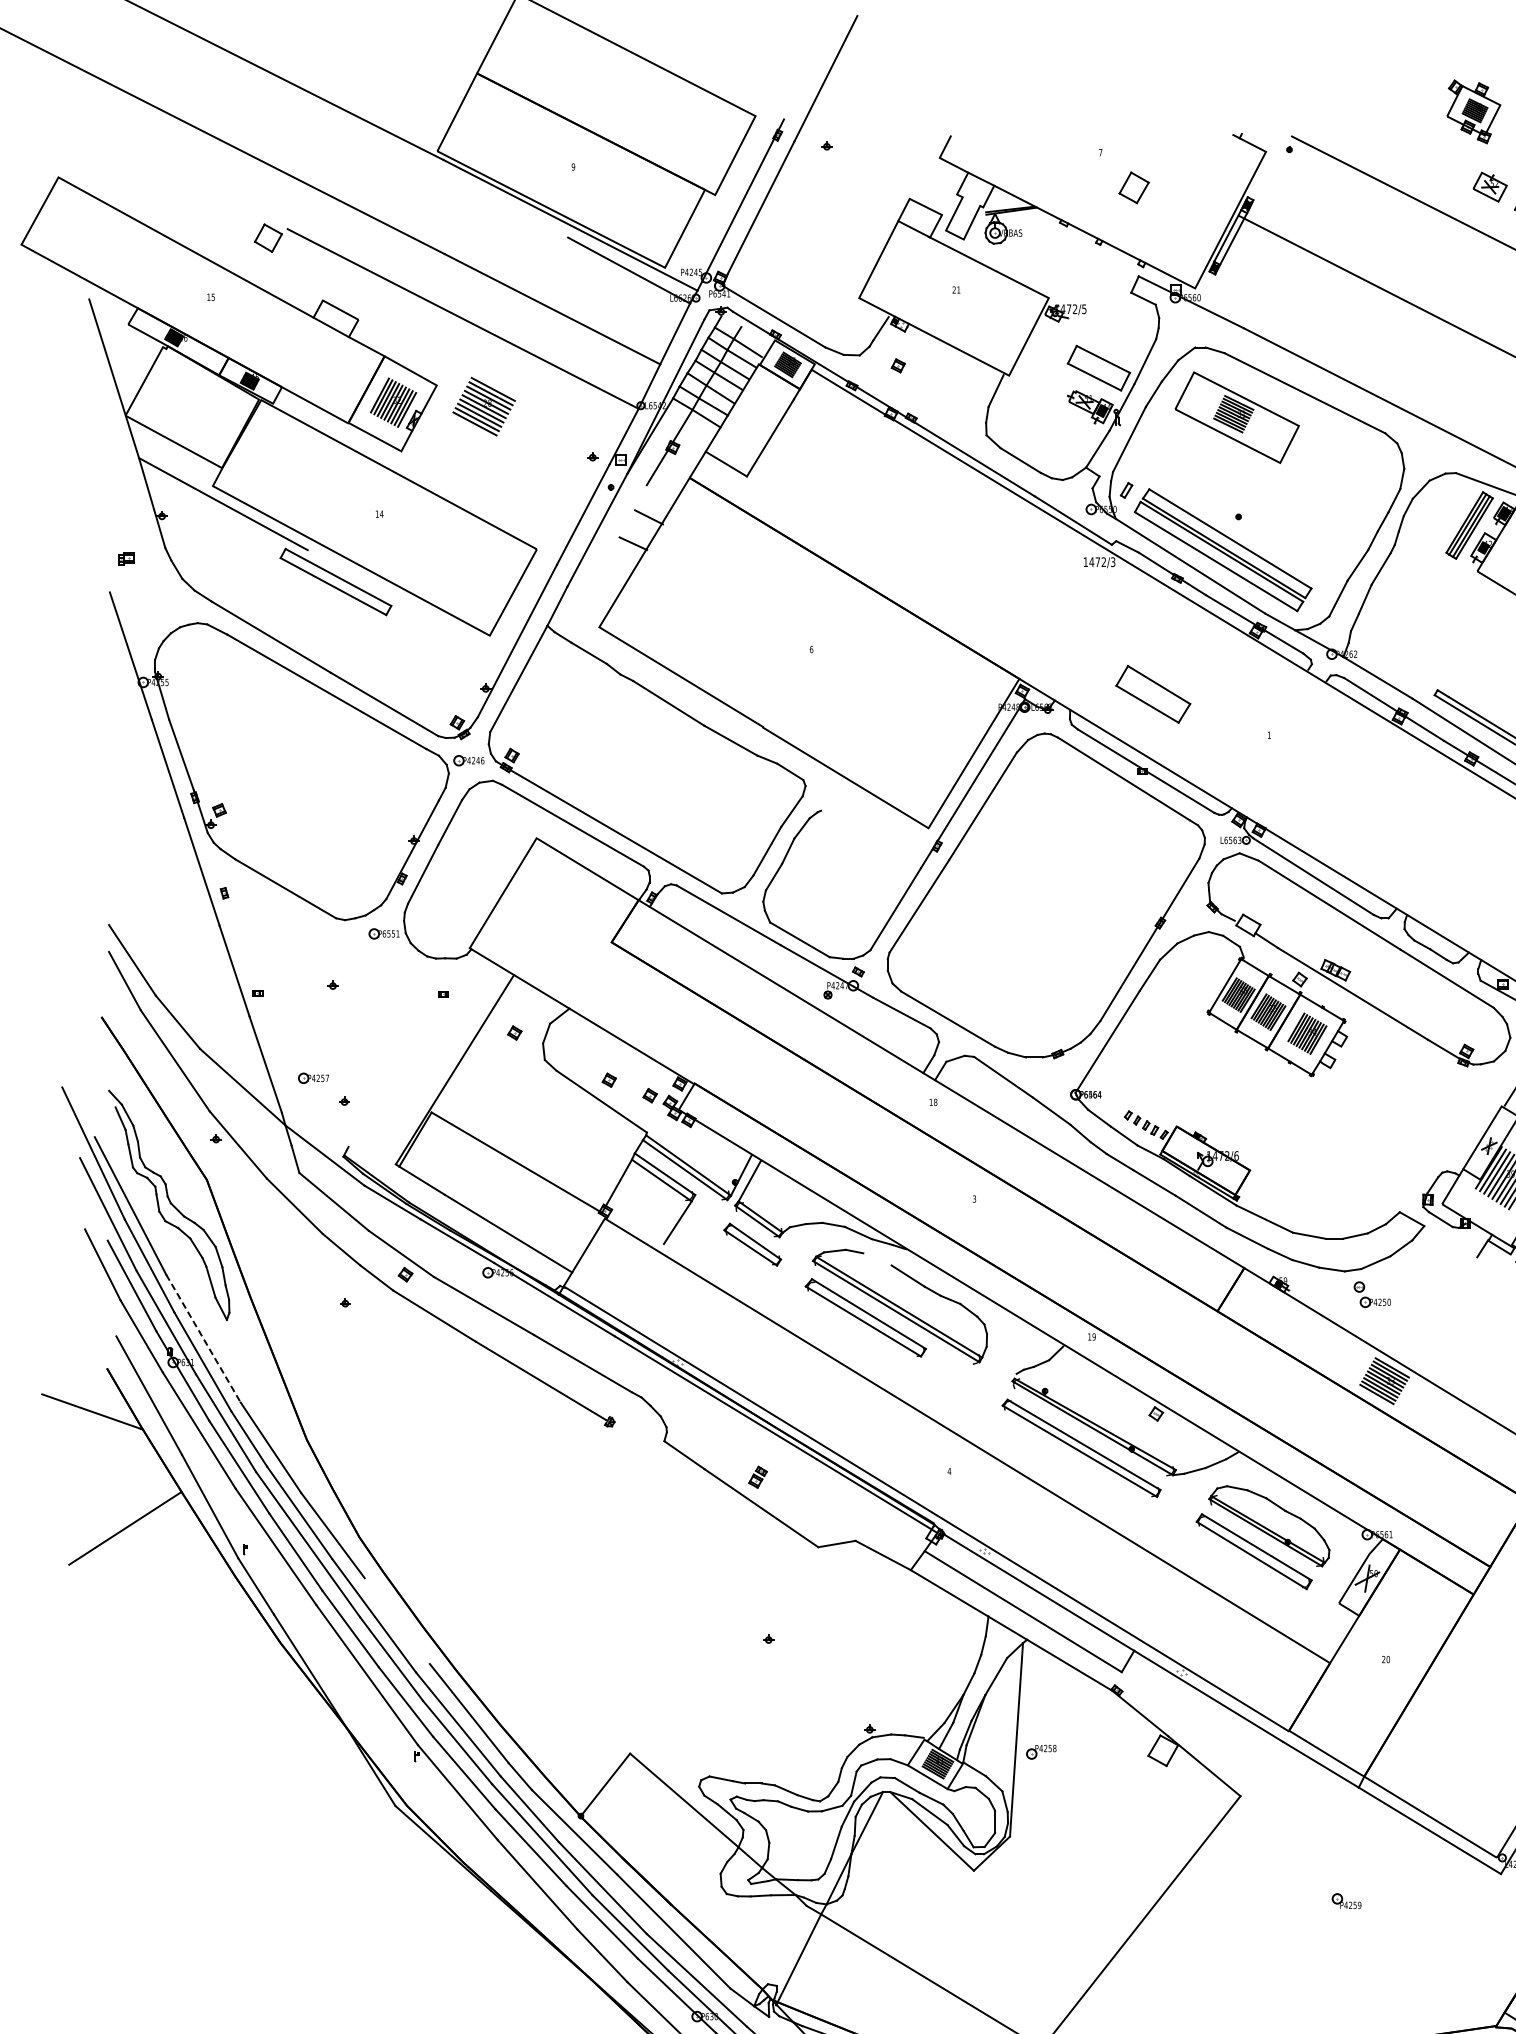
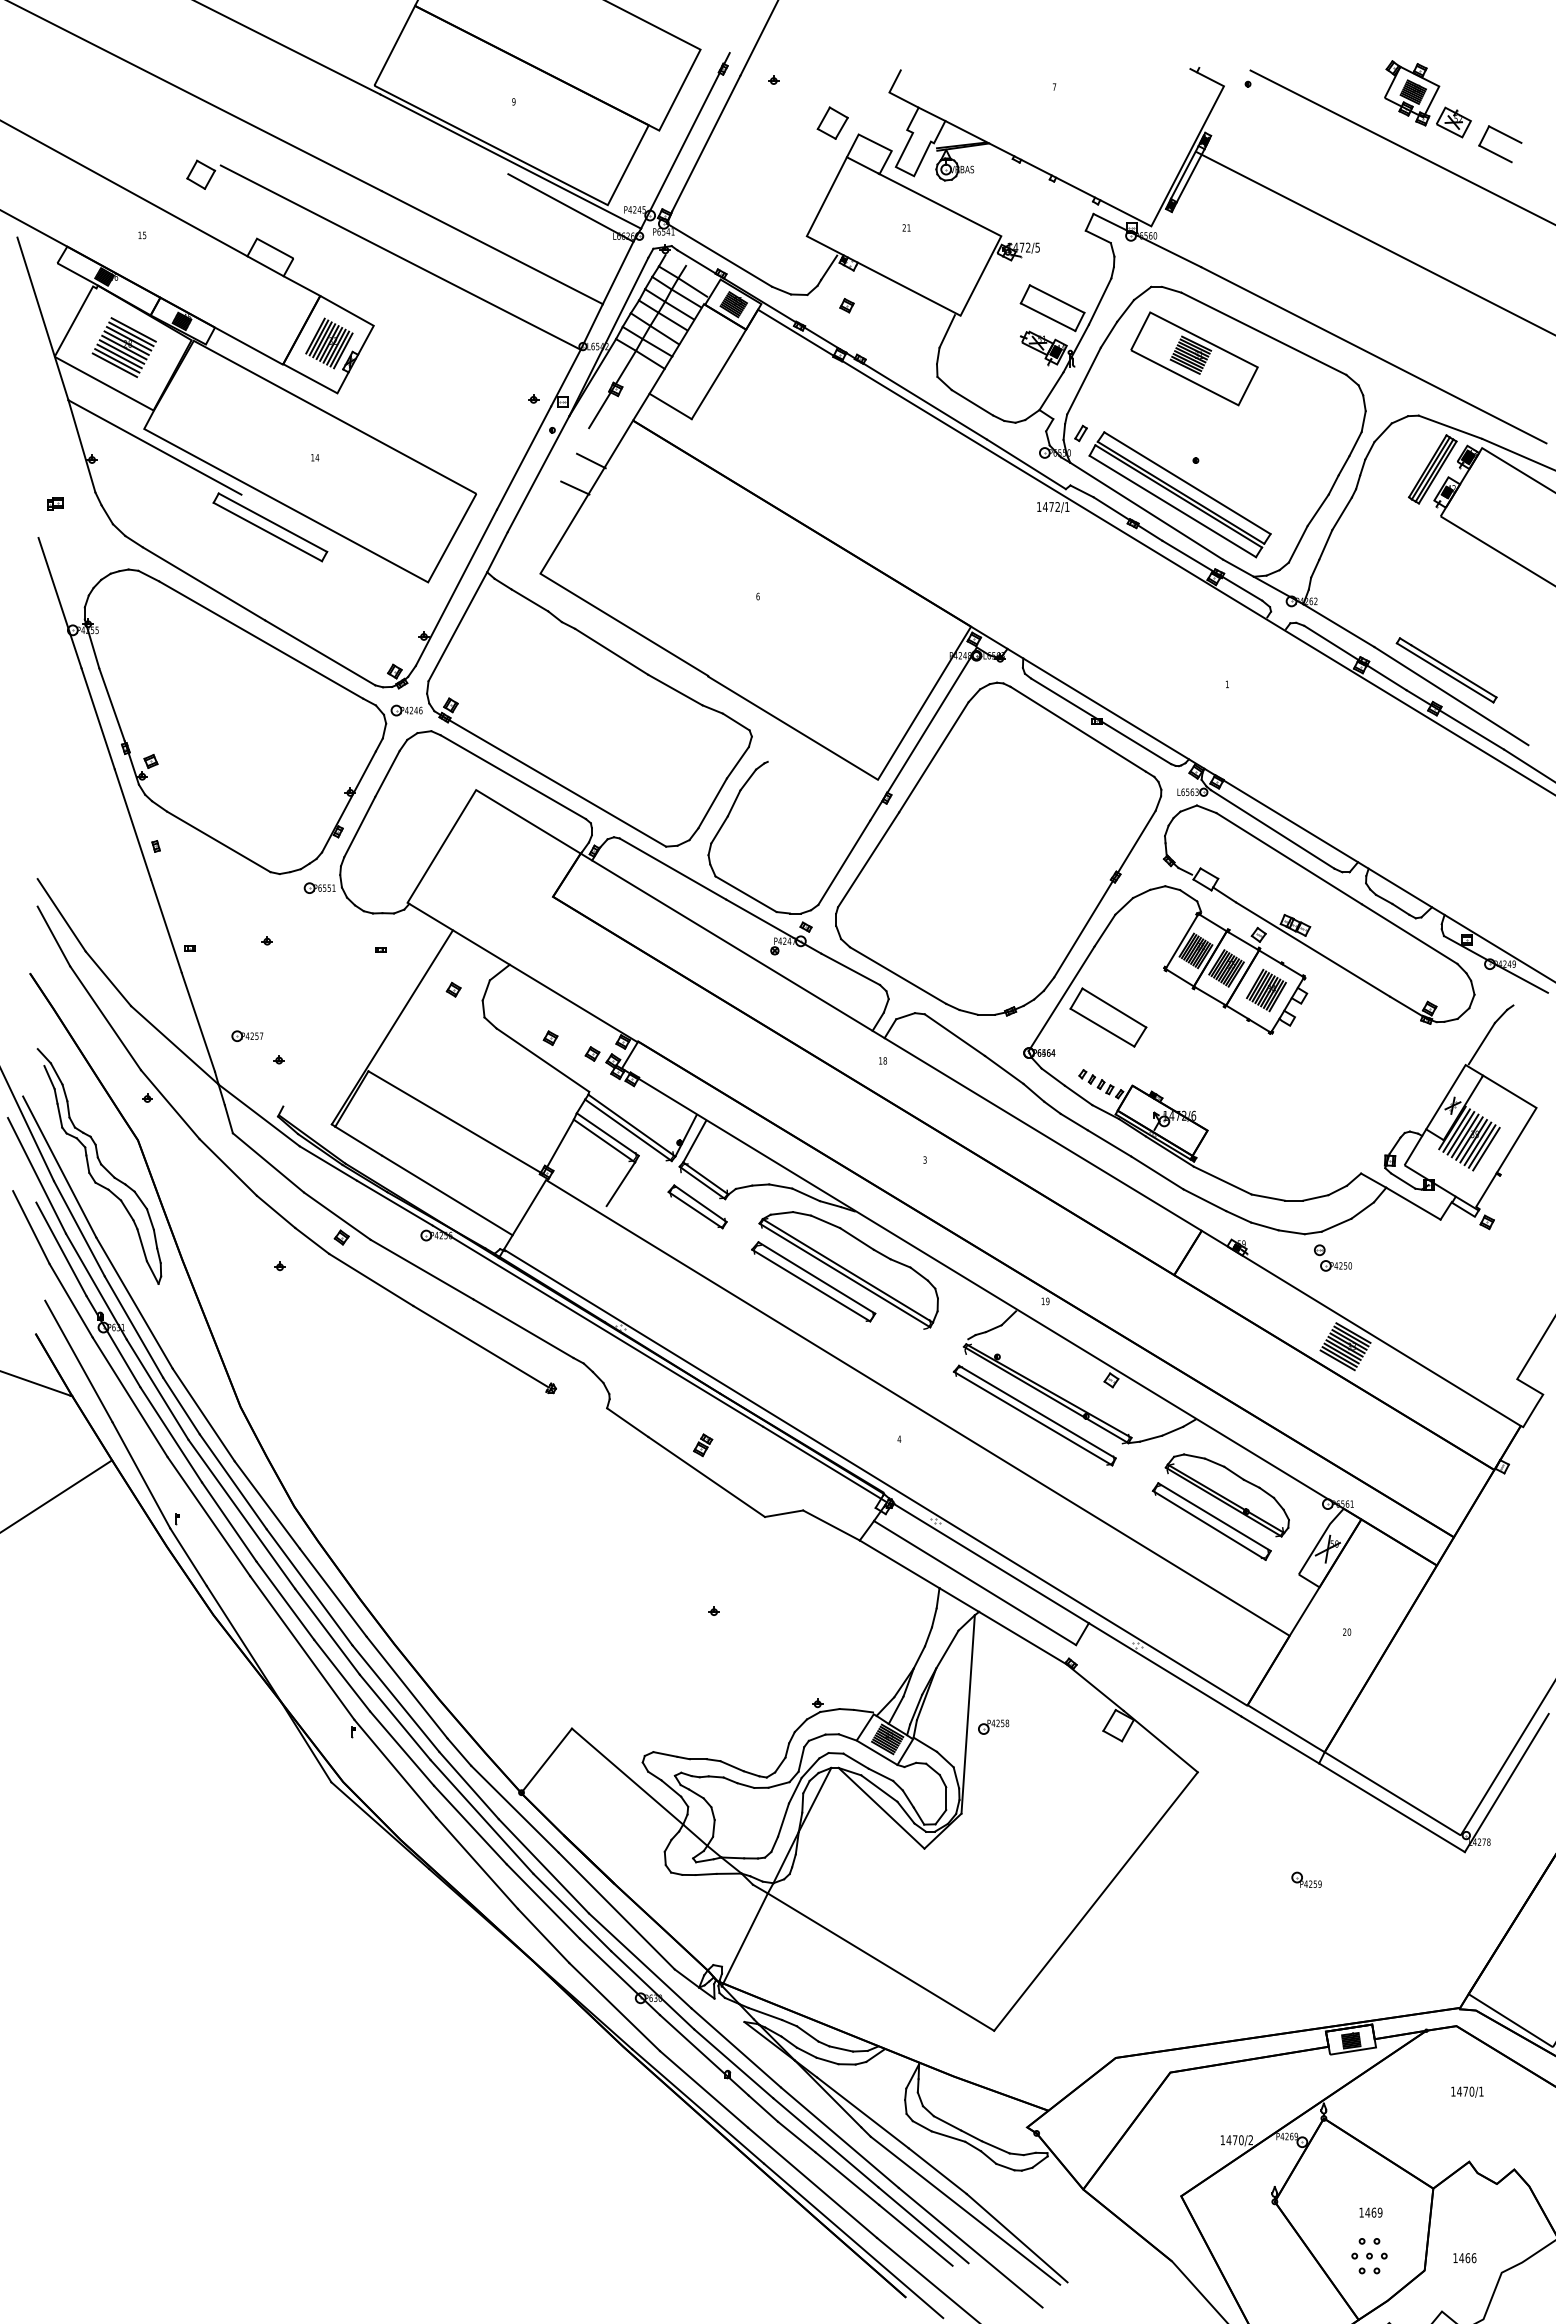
part: (1474, 112) -> (1412, 93), moved
part: (1133, 187) -> (832, 122), moved
part: (483, 406) -> (123, 347), moved
text: (1113, 562) -> (1067, 507), 1472/3 -> 1472/1
part: (1153, 694) -> (1108, 1017), moved
line: (1450, 1241) -> (1413, 1203), added
line: (877, 1259) -> (825, 1221), added
line: (203, 1339) -> (134, 1303), dashed -> solid
line: (396, 1620) -> (332, 1592), added

